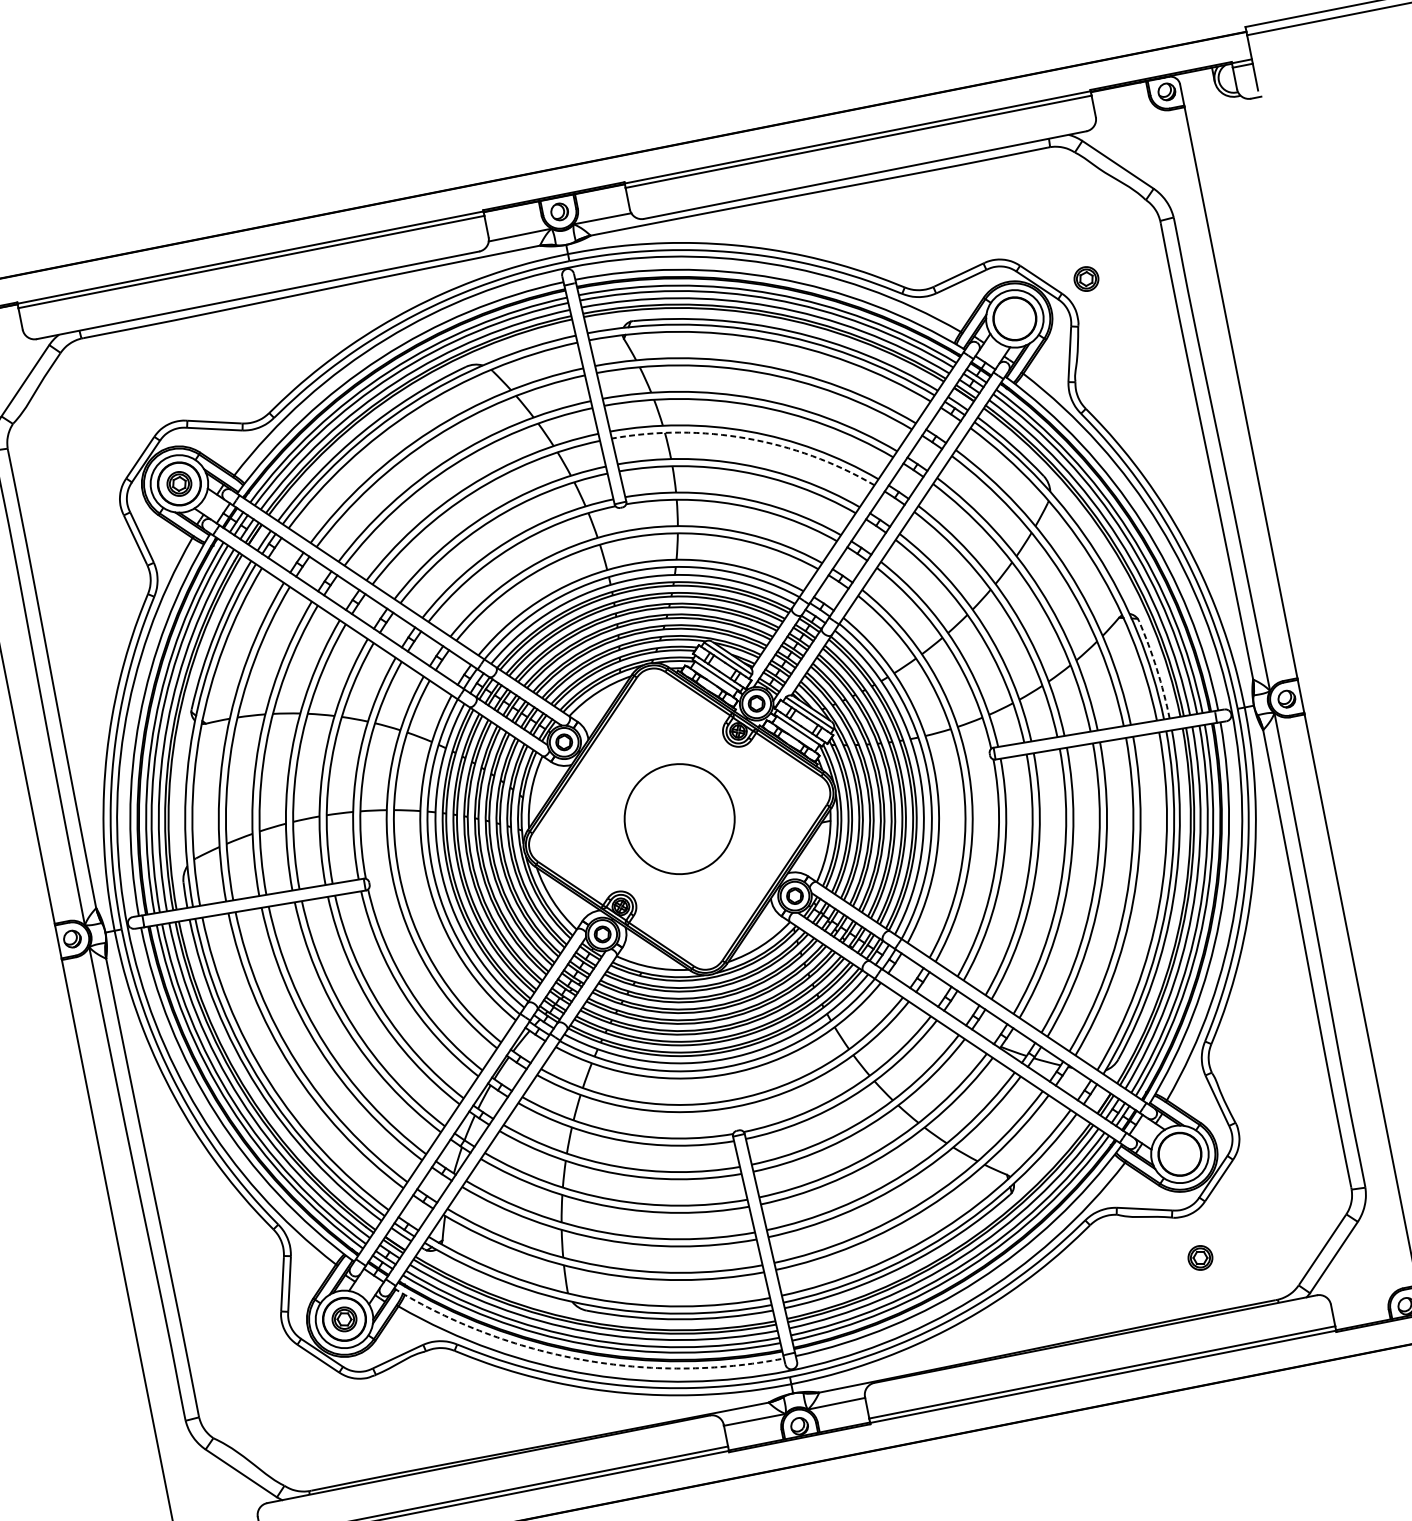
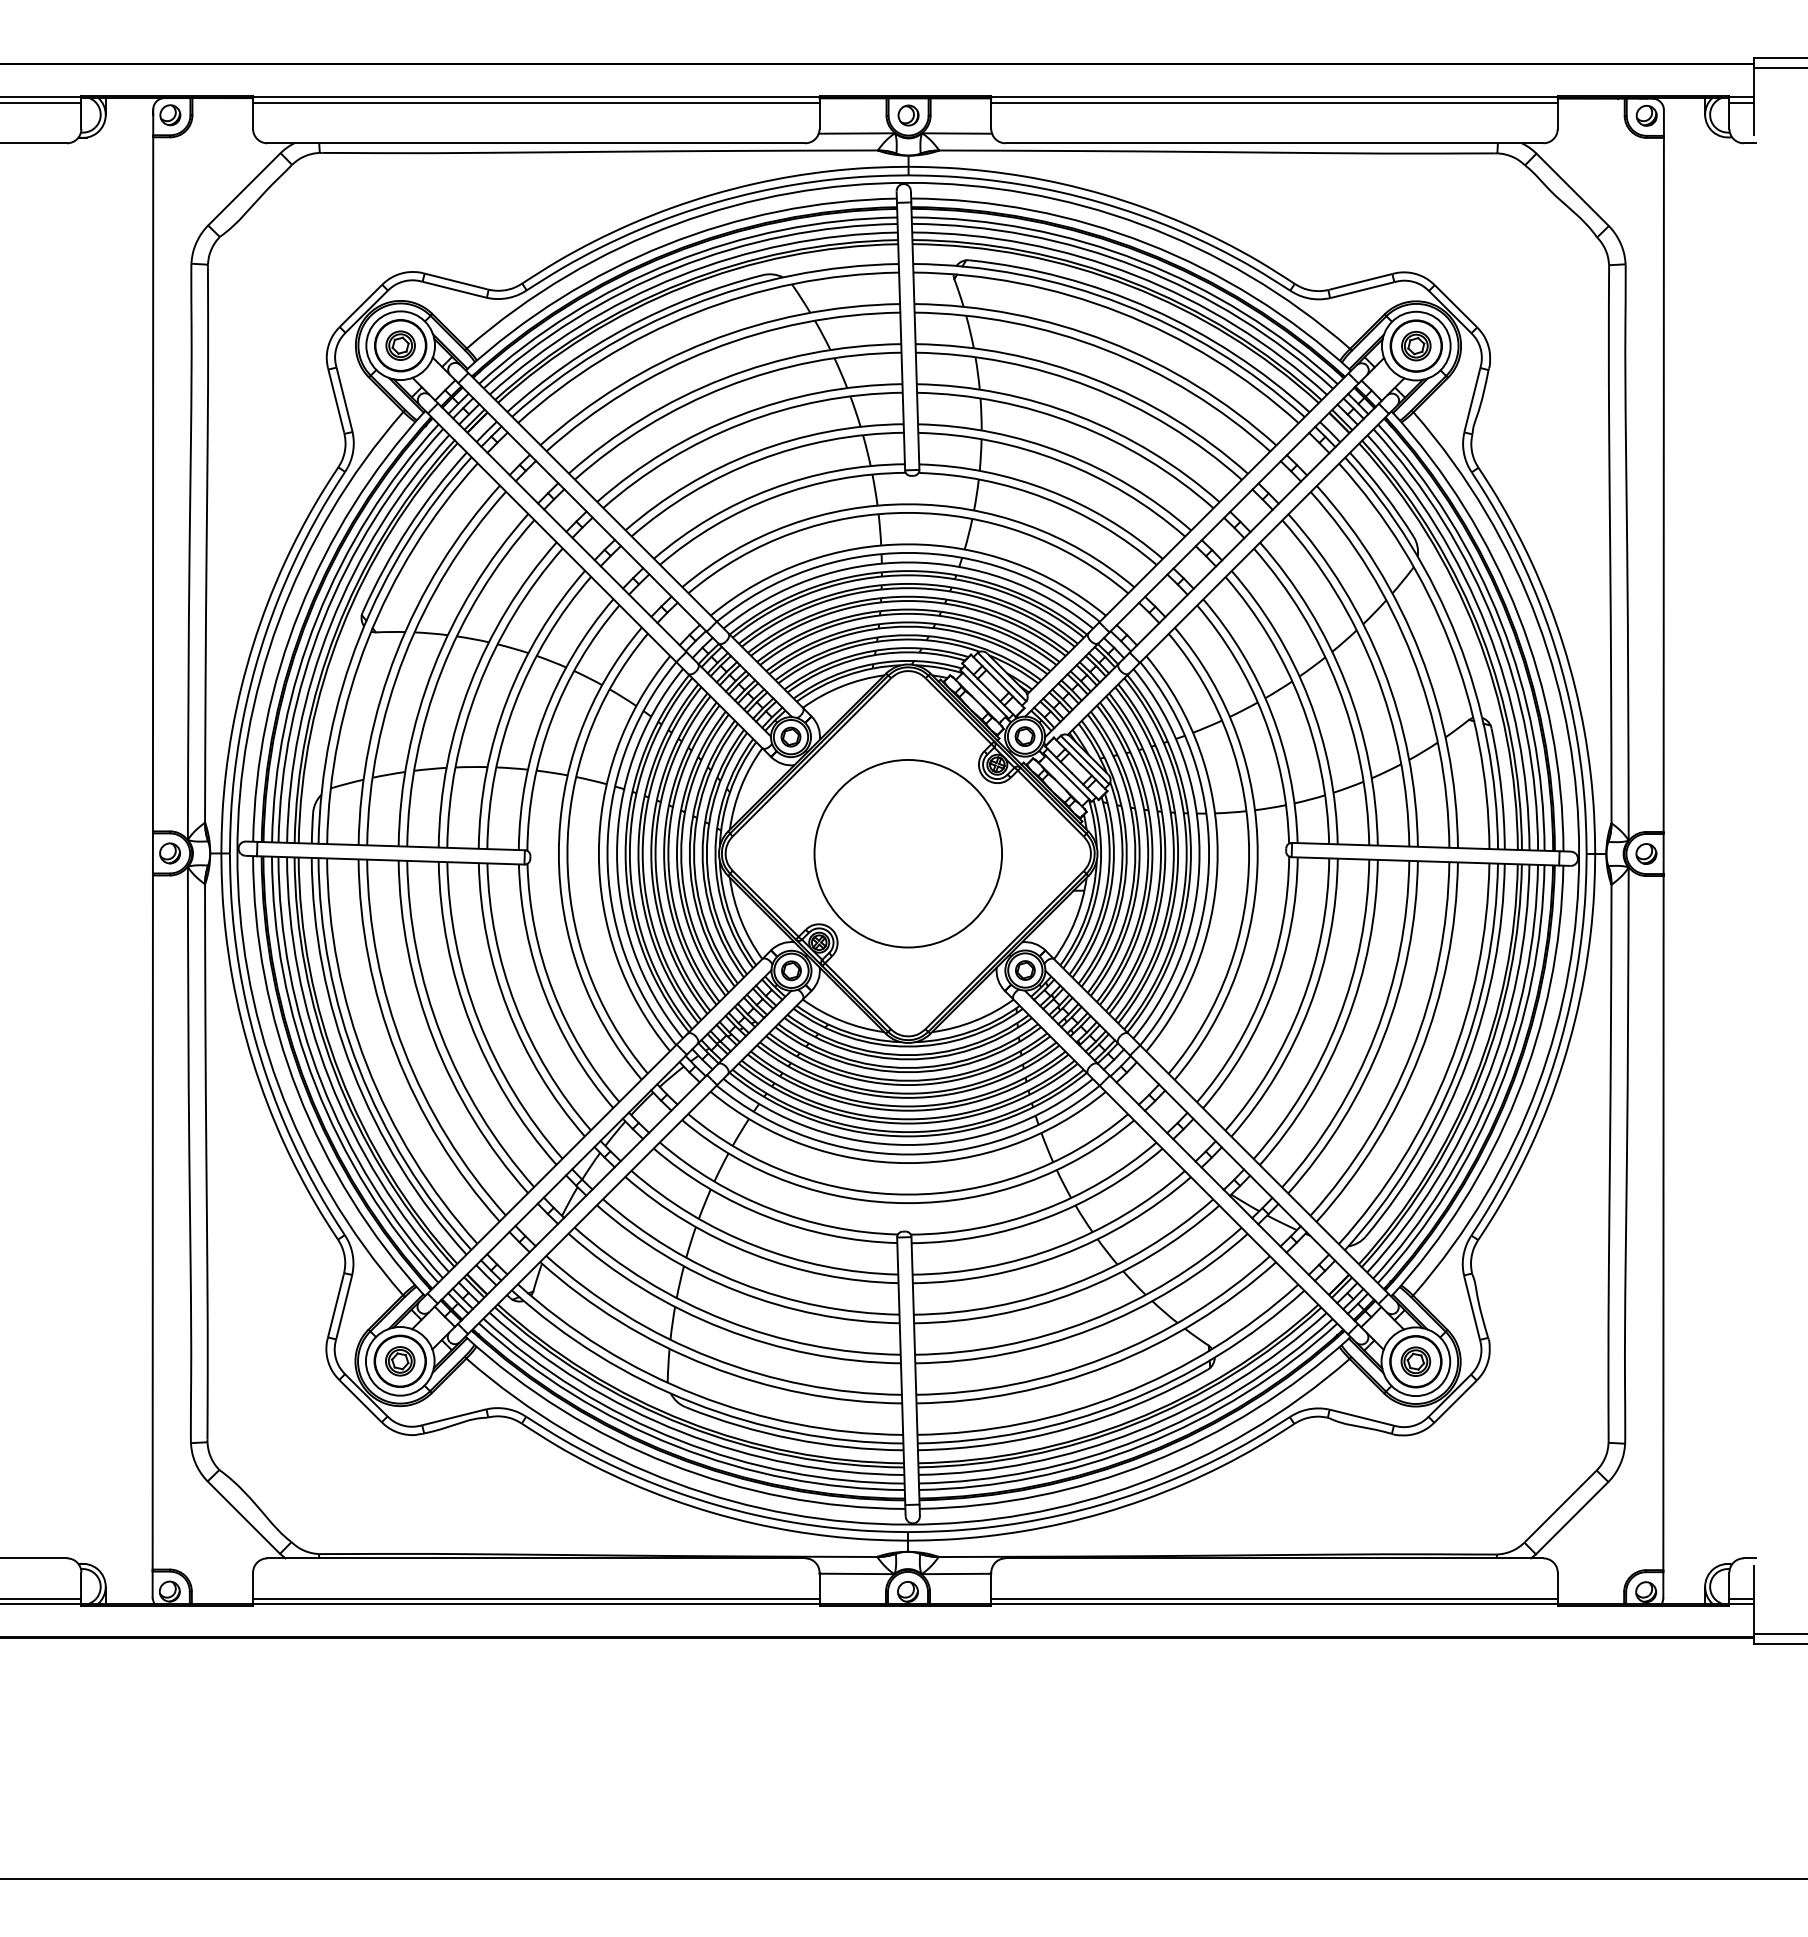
part: (1086, 278) -> (1416, 345), moved
arc: (747, 438) -> (1075, 424), dashed -> solid
arc: (1157, 668) -> (1501, 788), dashed -> solid
circle: (679, 818) -> (908, 853), size x1.43
part: (1200, 1257) -> (1415, 1361), moved
arc: (582, 1359) -> (669, 1463), dashed -> solid

